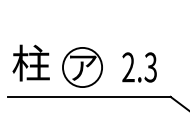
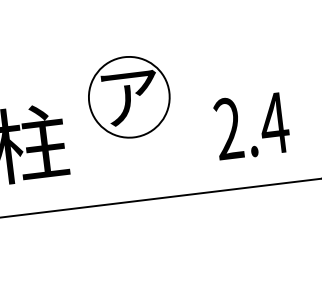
part: (82, 67) -> (129, 97), moved
text: (150, 67) -> (273, 123), 2.3 -> 2.4

